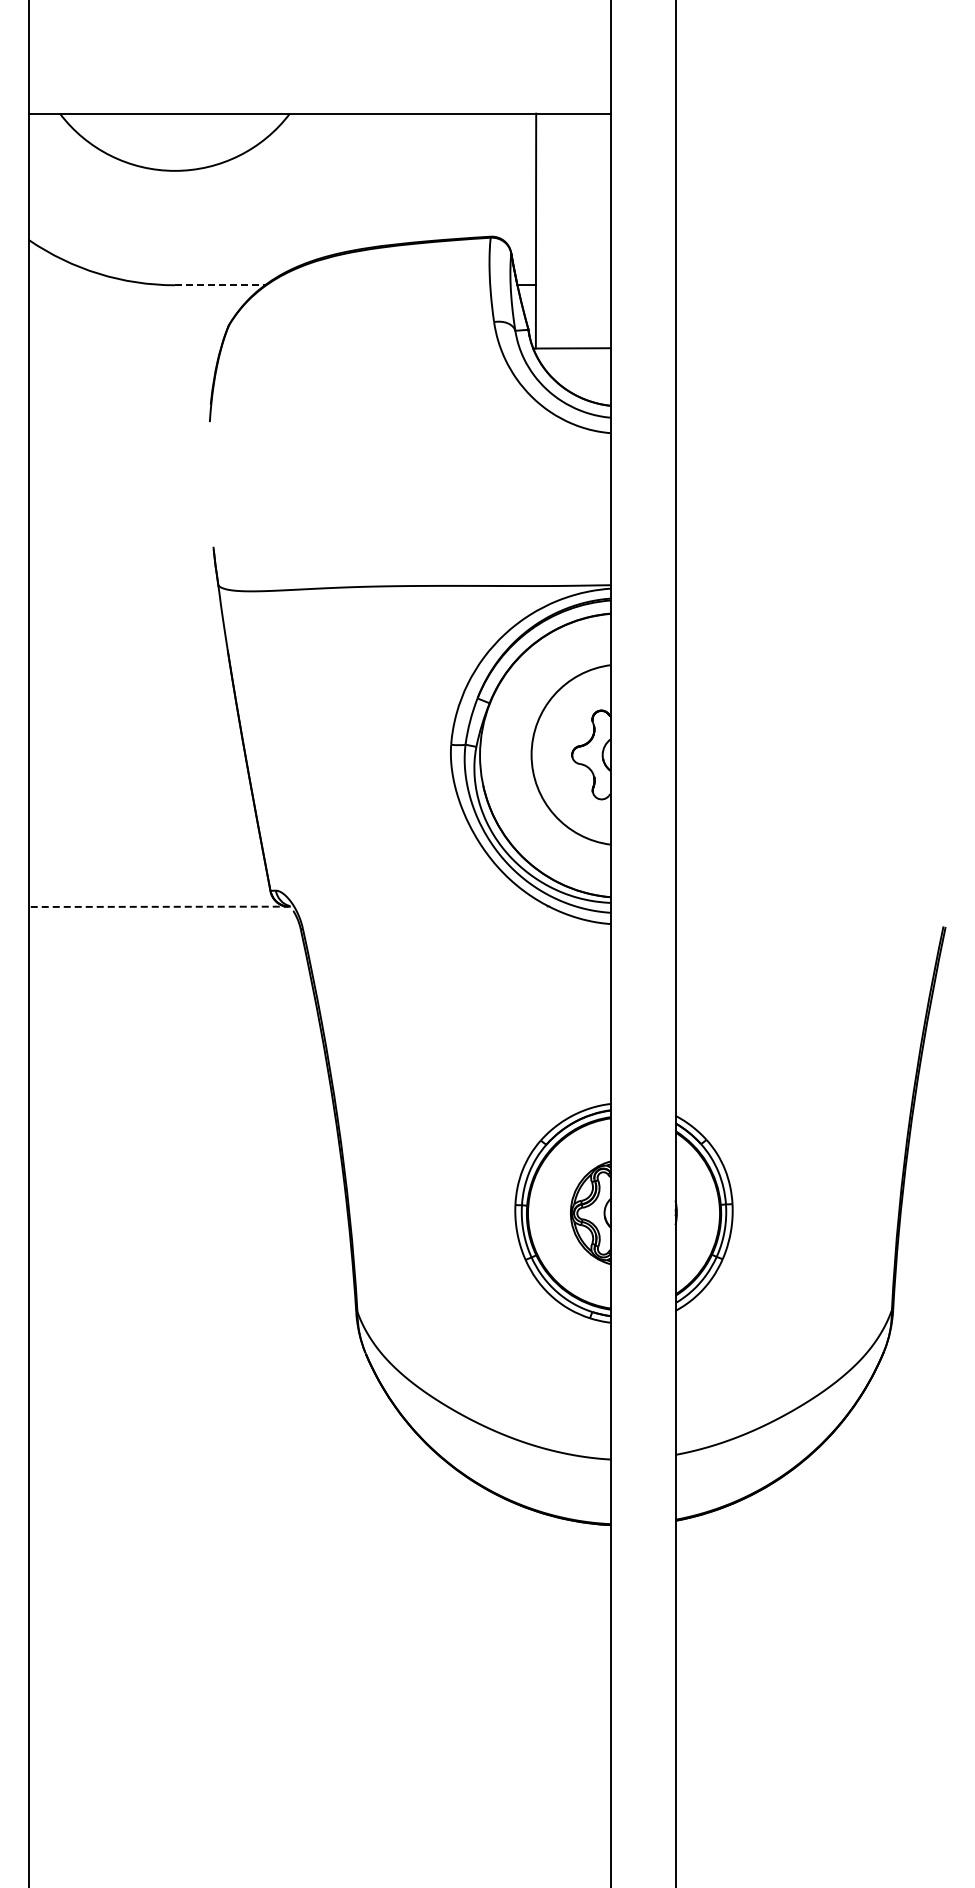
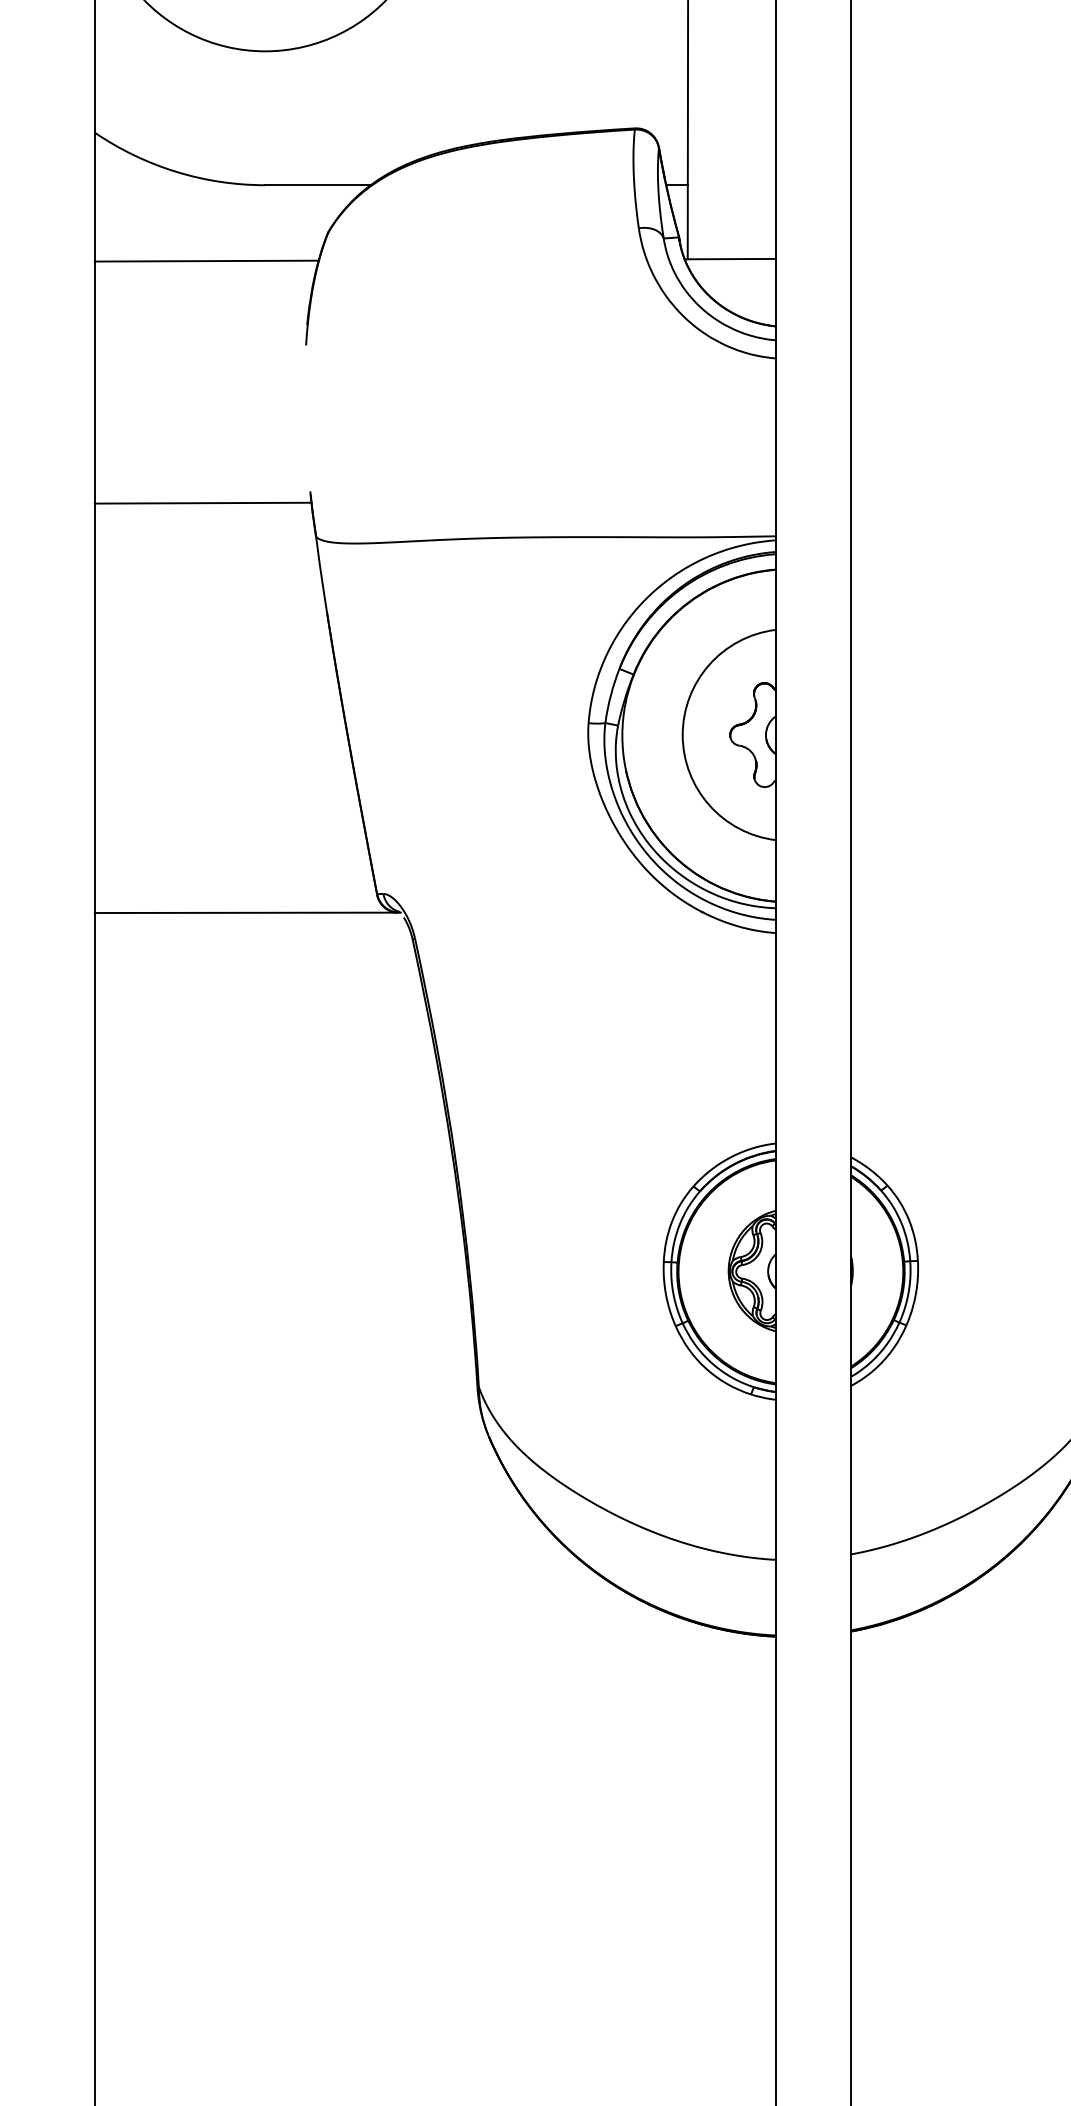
line: (220, 285) -> (318, 185), dashed -> solid
line: (124, 349) -> (206, 260), added
line: (121, 556) -> (202, 502), added
line: (160, 906) -> (248, 912), dashed -> solid

